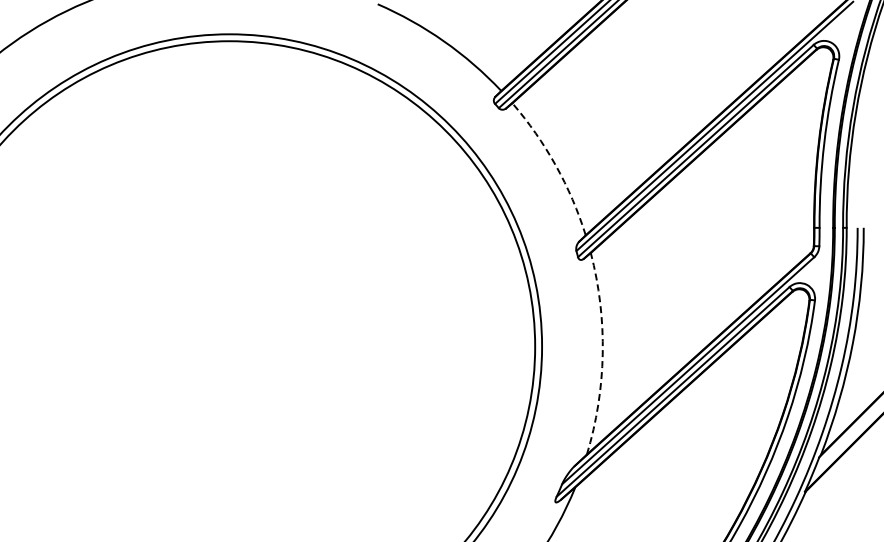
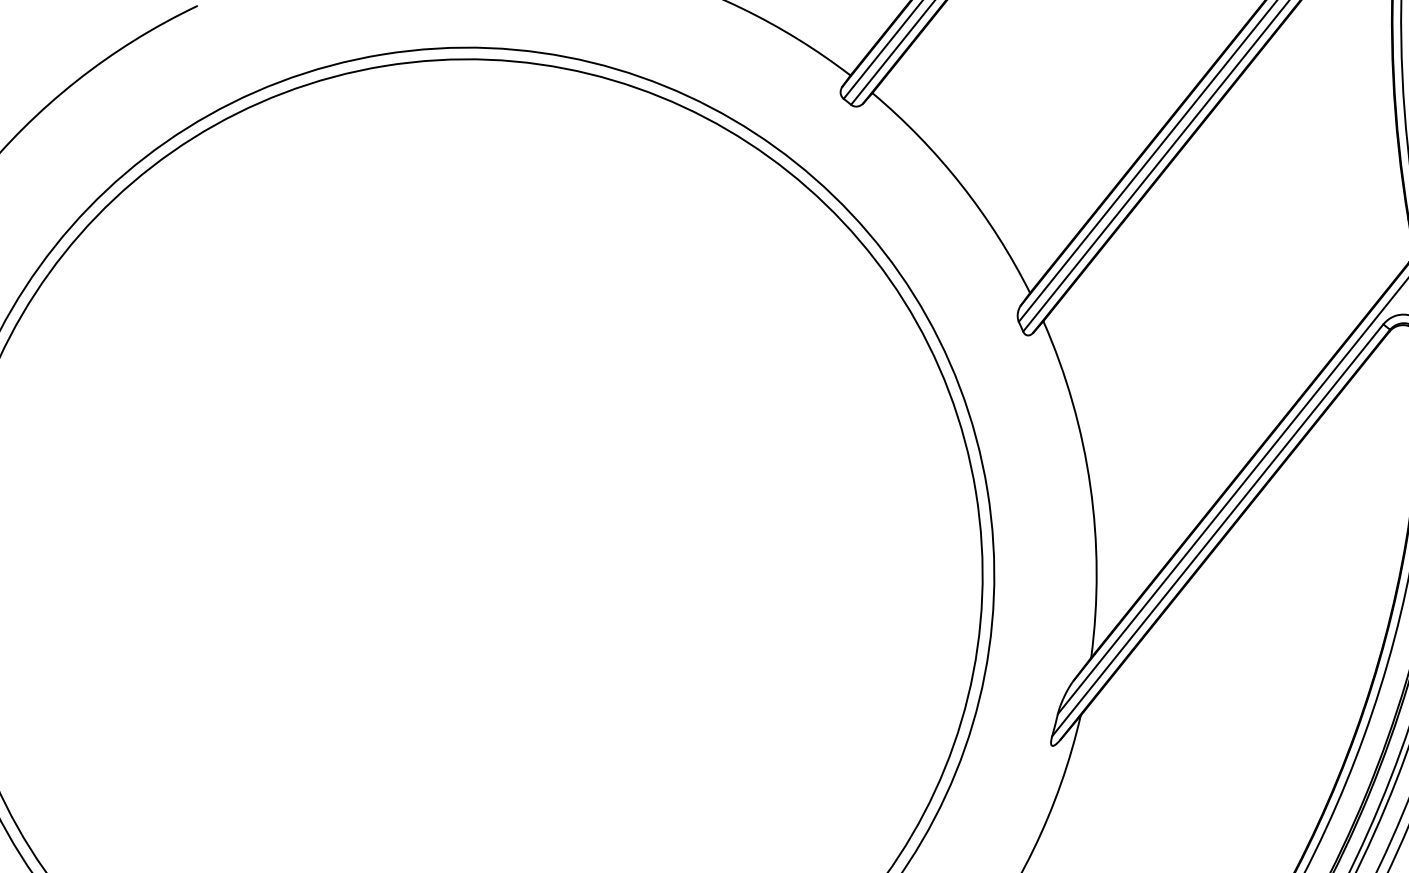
arc: (555, 165) -> (960, 185), dashed -> solid
arc: (602, 354) -> (1090, 487), dashed -> solid

